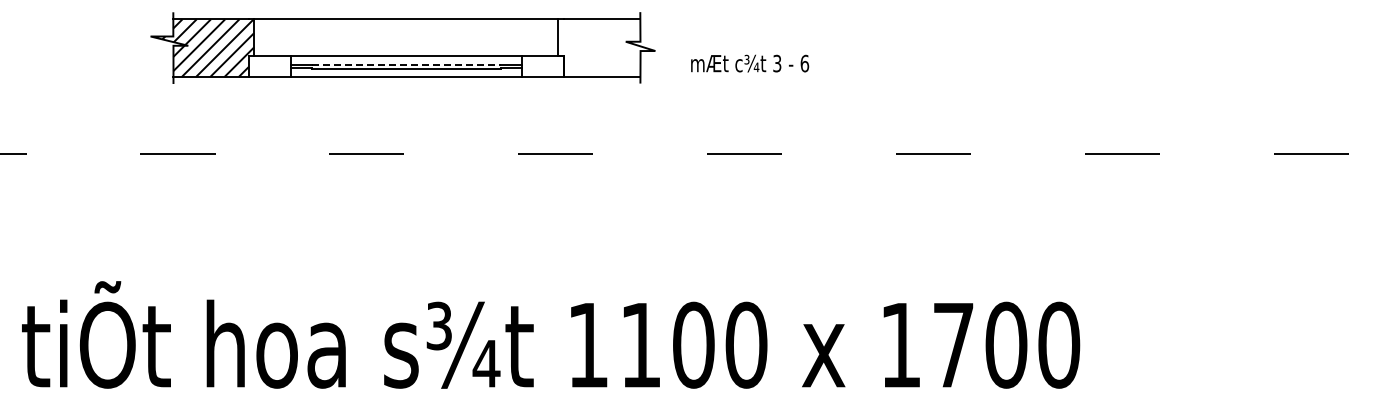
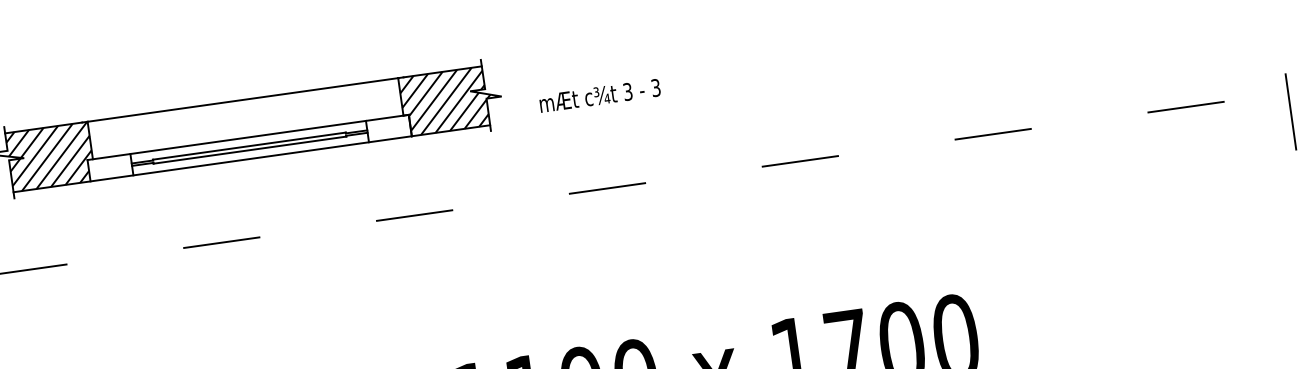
hatch: (601, 48) -> (446, 101), added
text: (804, 63) -> (655, 87), 6 -> 3
line: (406, 64) -> (249, 145), dashed -> solid

